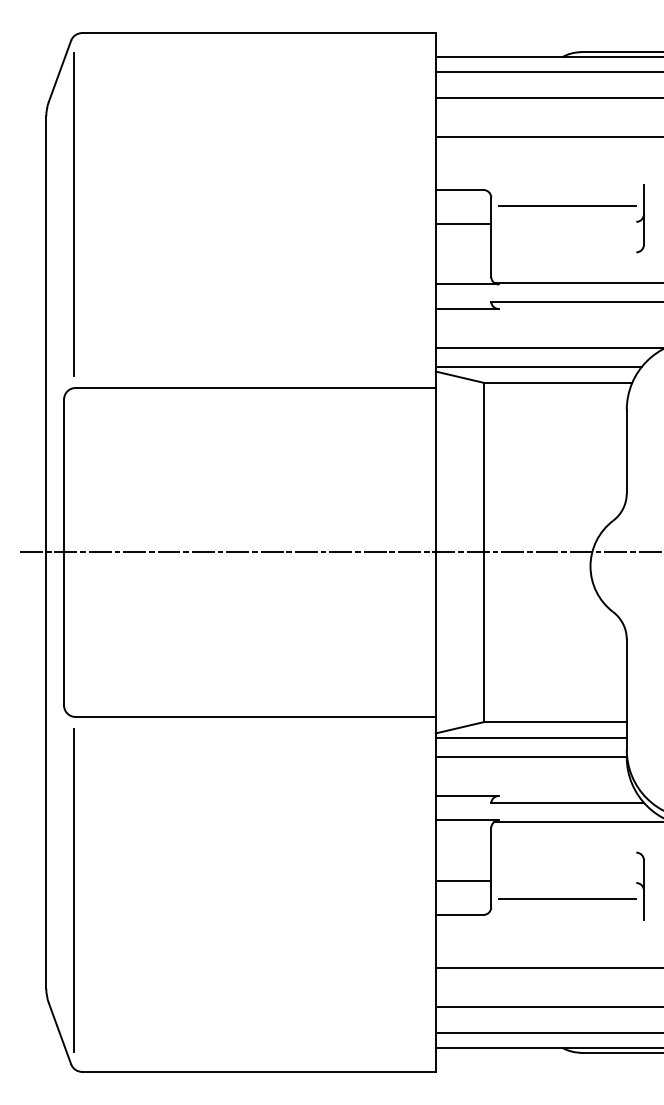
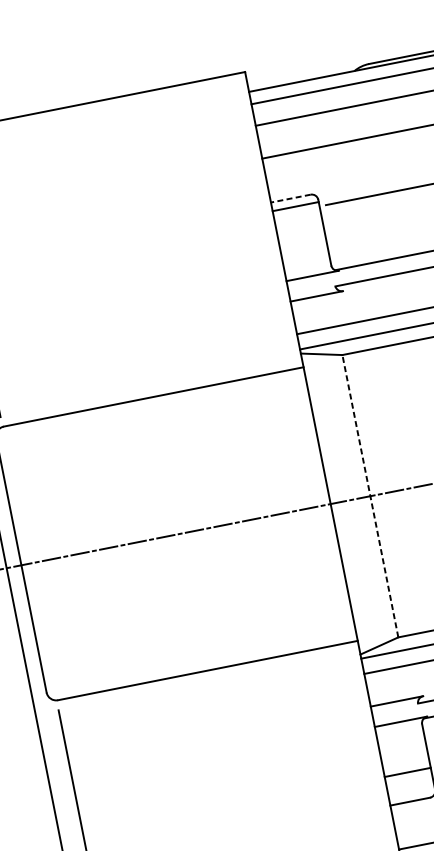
line: (459, 190) -> (290, 199), solid -> dashed
line: (463, 224) -> (295, 206), moved
line: (483, 552) -> (370, 496), solid -> dashed

